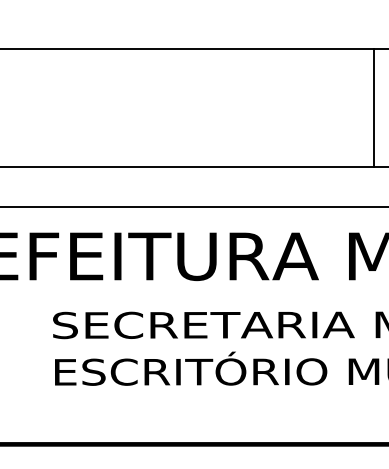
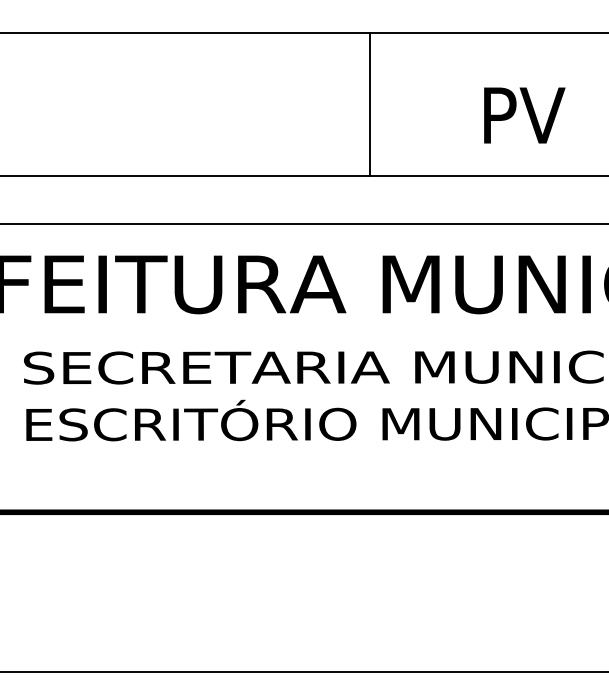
line: (374, 108) -> (370, 104), moved

